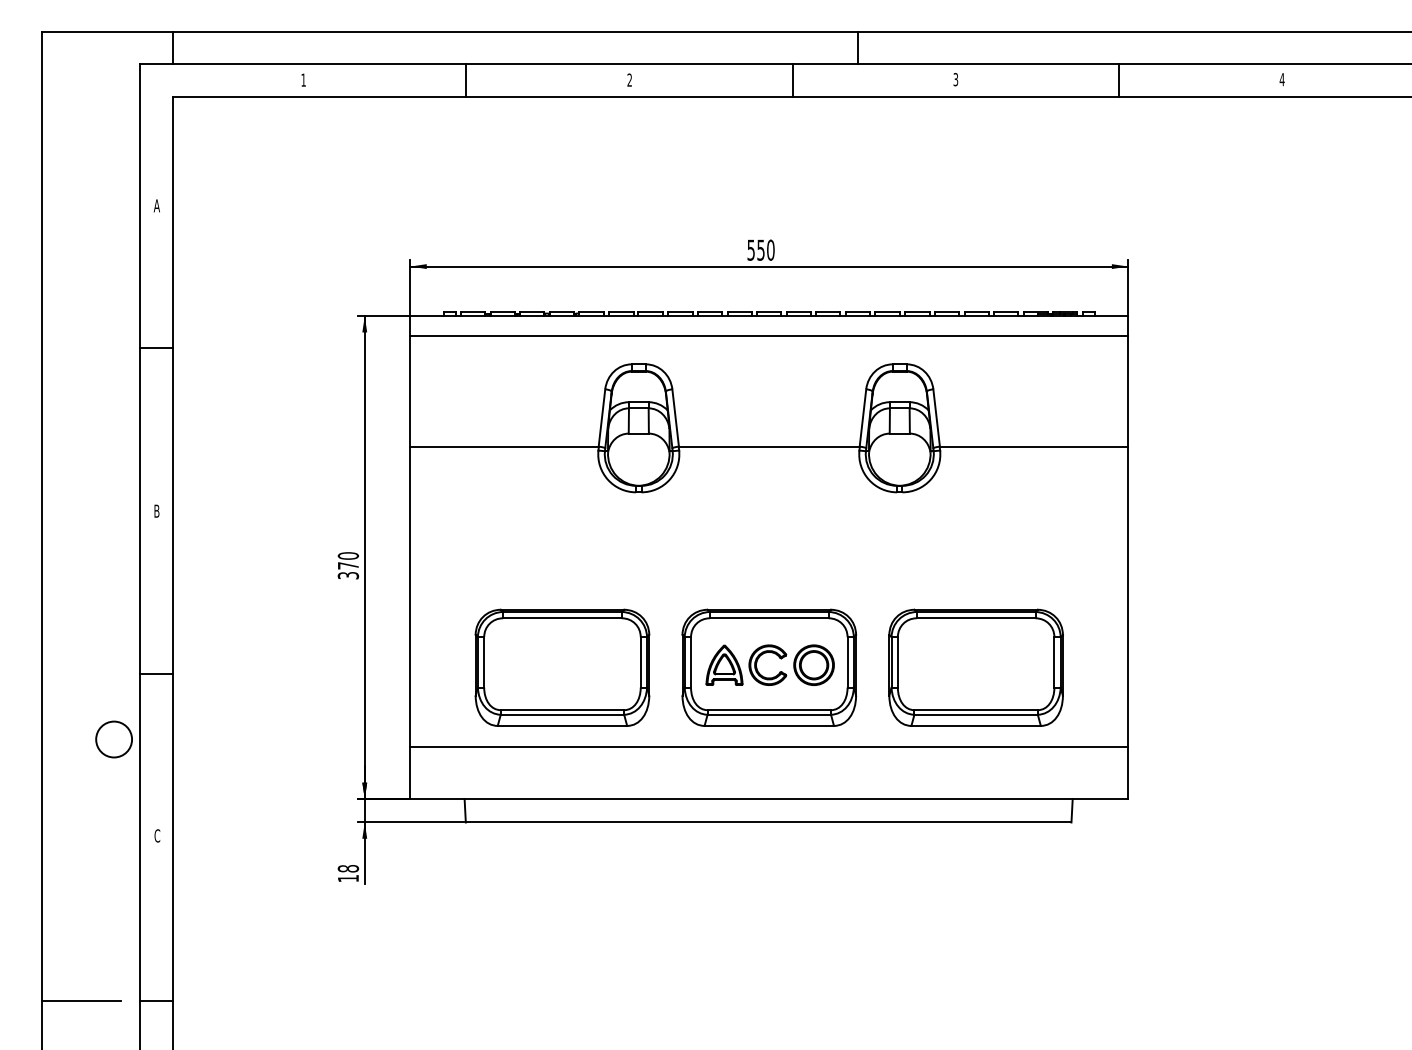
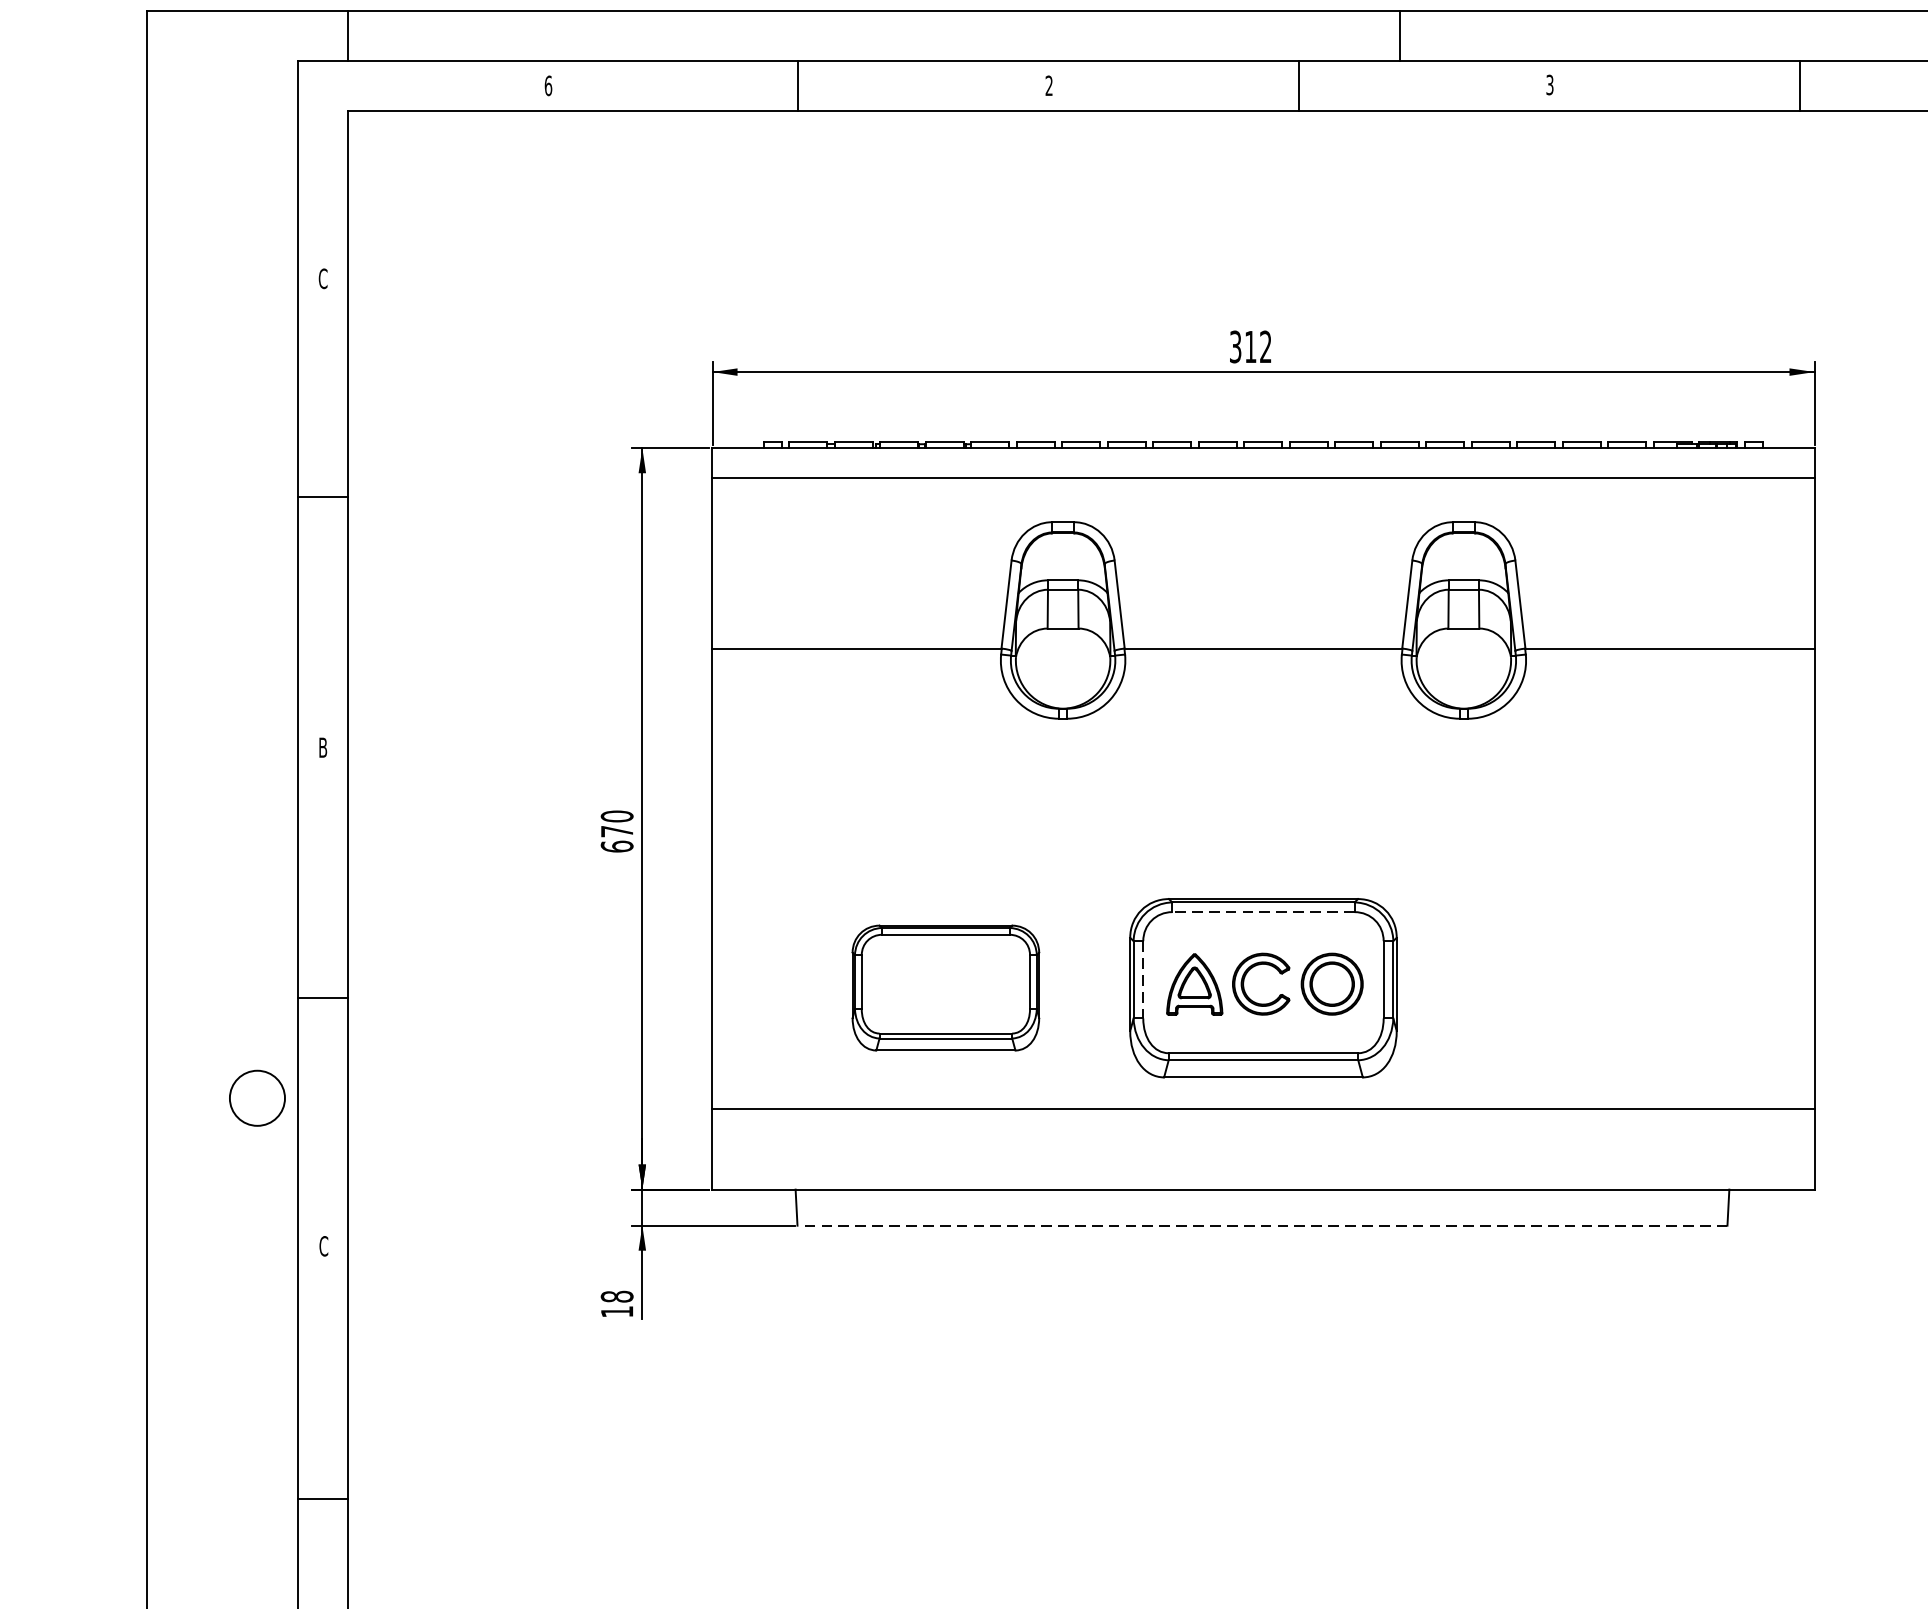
text: (303, 79) -> (548, 84), 1 -> 6
text: (156, 205) -> (322, 278), A -> C
text: (760, 249) -> (1249, 345), 550 -> 312
text: (348, 575) -> (617, 846), 370 -> 670
line: (768, 618) -> (1262, 912), solid -> dashed
line: (691, 662) -> (1144, 980), solid -> dashed
part: (562, 667) -> (945, 987), size x0.7
part: (975, 667) -> (1580, 987), removed
line: (768, 822) -> (1262, 1225), solid -> dashed
line: (81, 1000) -> (207, 1499), removed

